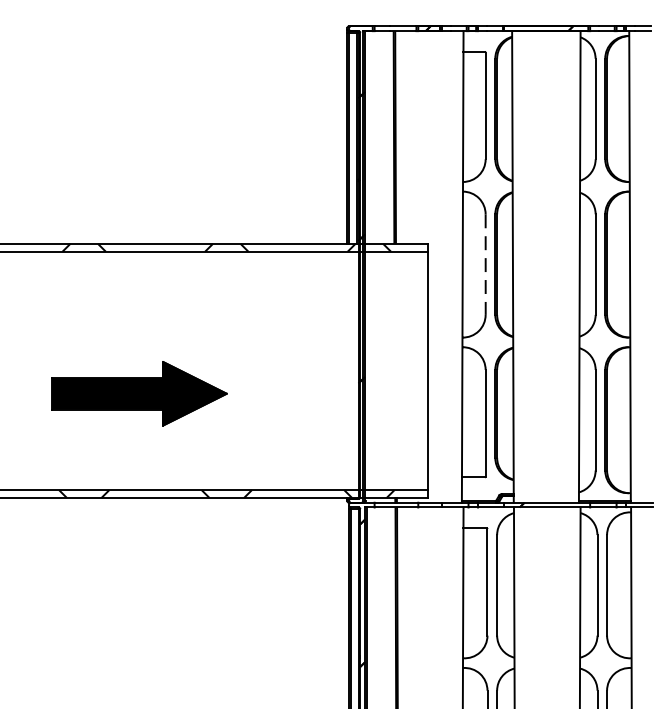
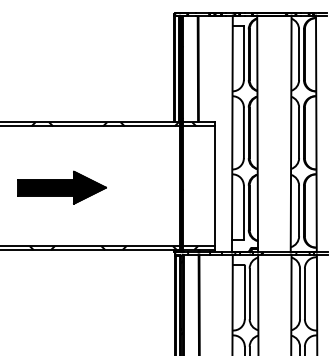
line: (484, 265) -> (243, 133), dashed -> solid
part: (138, 393) -> (61, 187), moved

